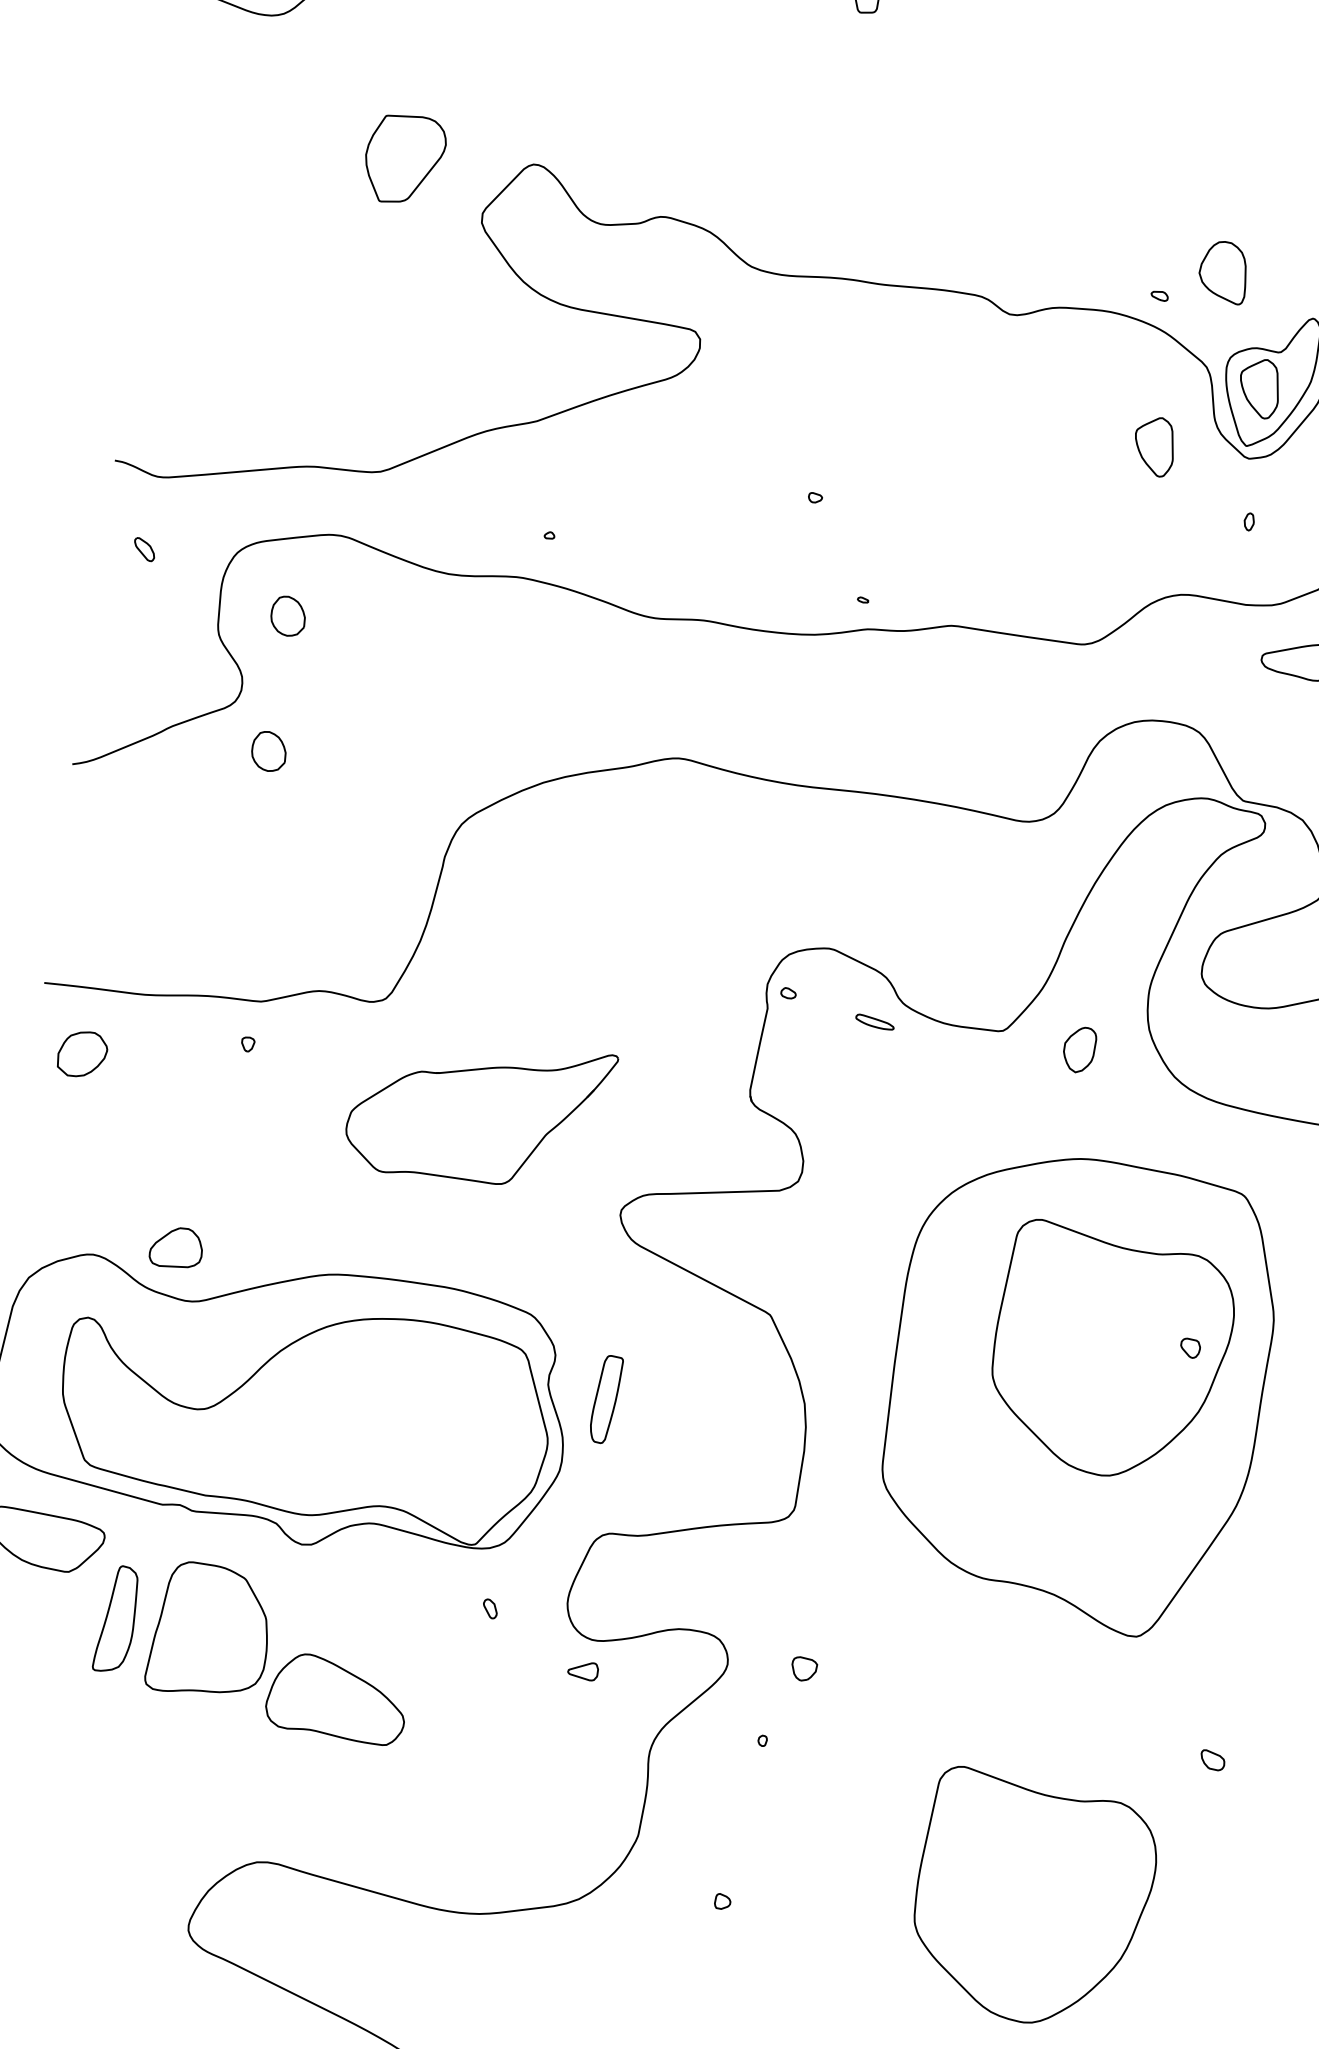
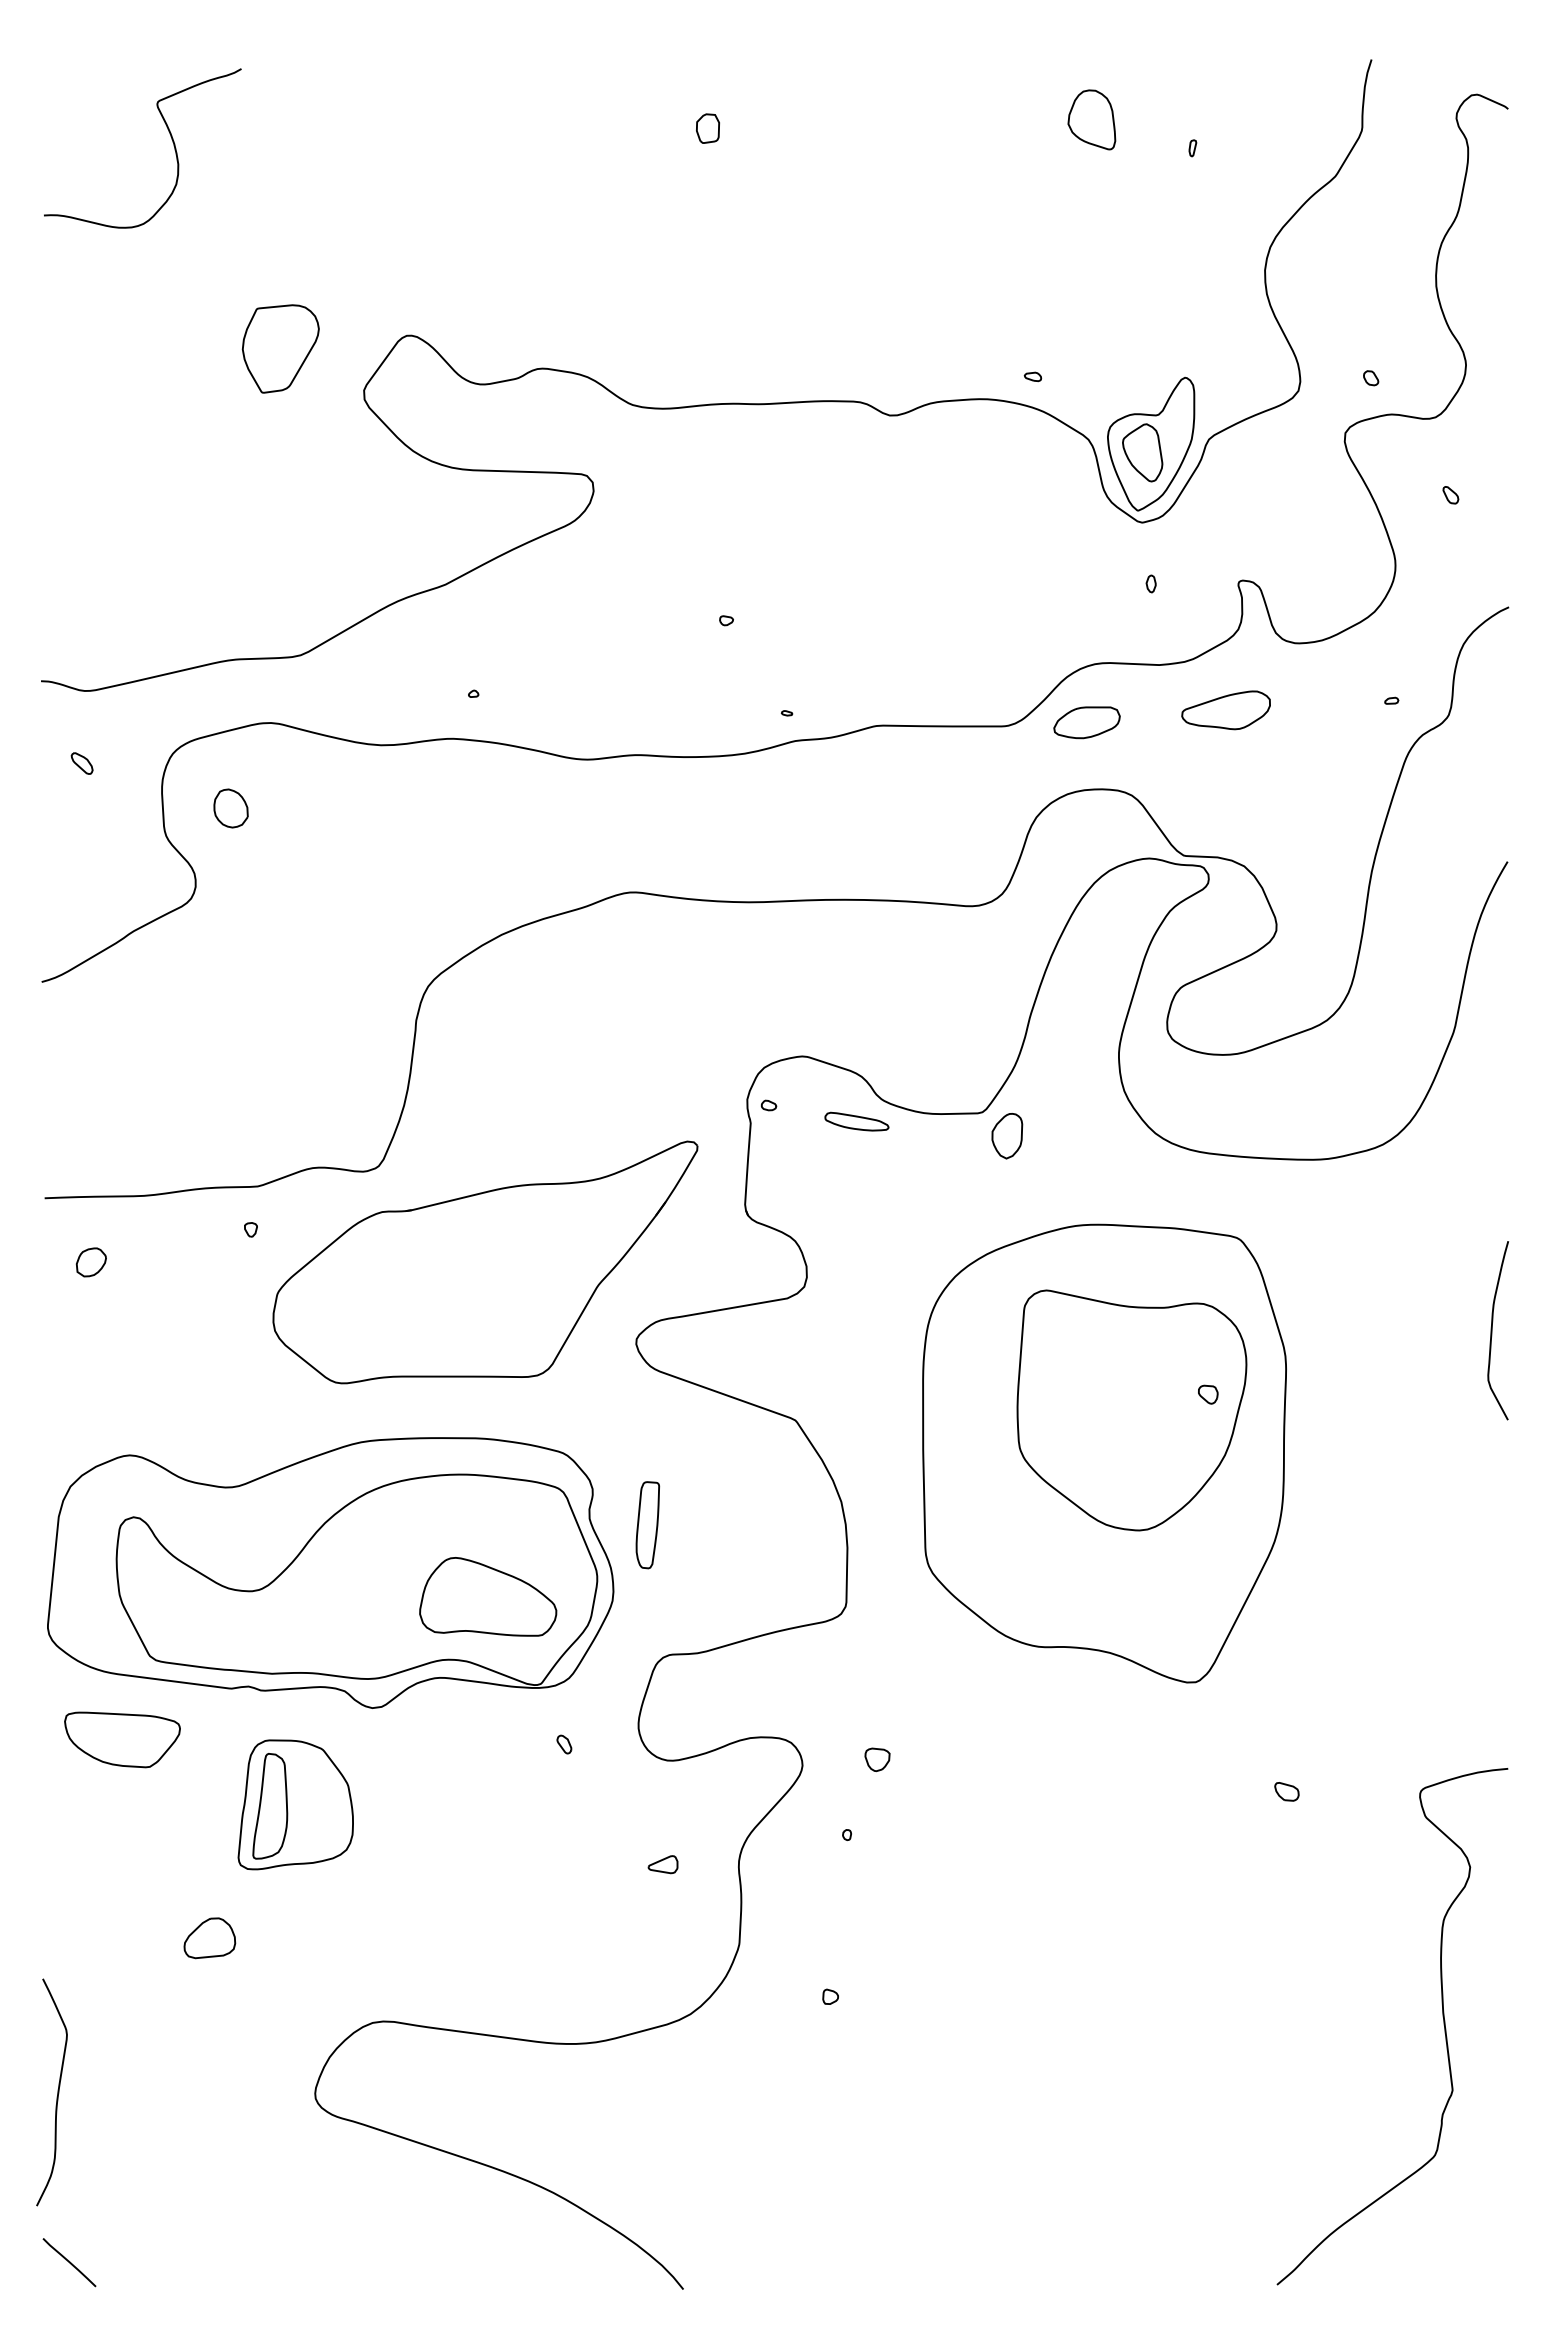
part: (1223, 271) -> (1091, 119), moved
part: (1154, 446) -> (1048, 523), removed
part: (1164, 652) -> (1086, 722), added
part: (268, 751) -> (230, 942), removed
part: (874, 1022) -> (856, 1121), size x1.67
part: (1079, 1050) -> (1007, 1136), moved
part: (81, 1054) -> (90, 1262), size x0.62
part: (479, 1111) -> (485, 1262), size x1.67
part: (176, 1248) -> (209, 1938), moved
part: (117, 1619) -> (270, 1806), moved
part: (582, 1670) -> (662, 1864), moved
part: (337, 1698) -> (488, 1596), moved
part: (1032, 1900) -> (1131, 1952), removed

